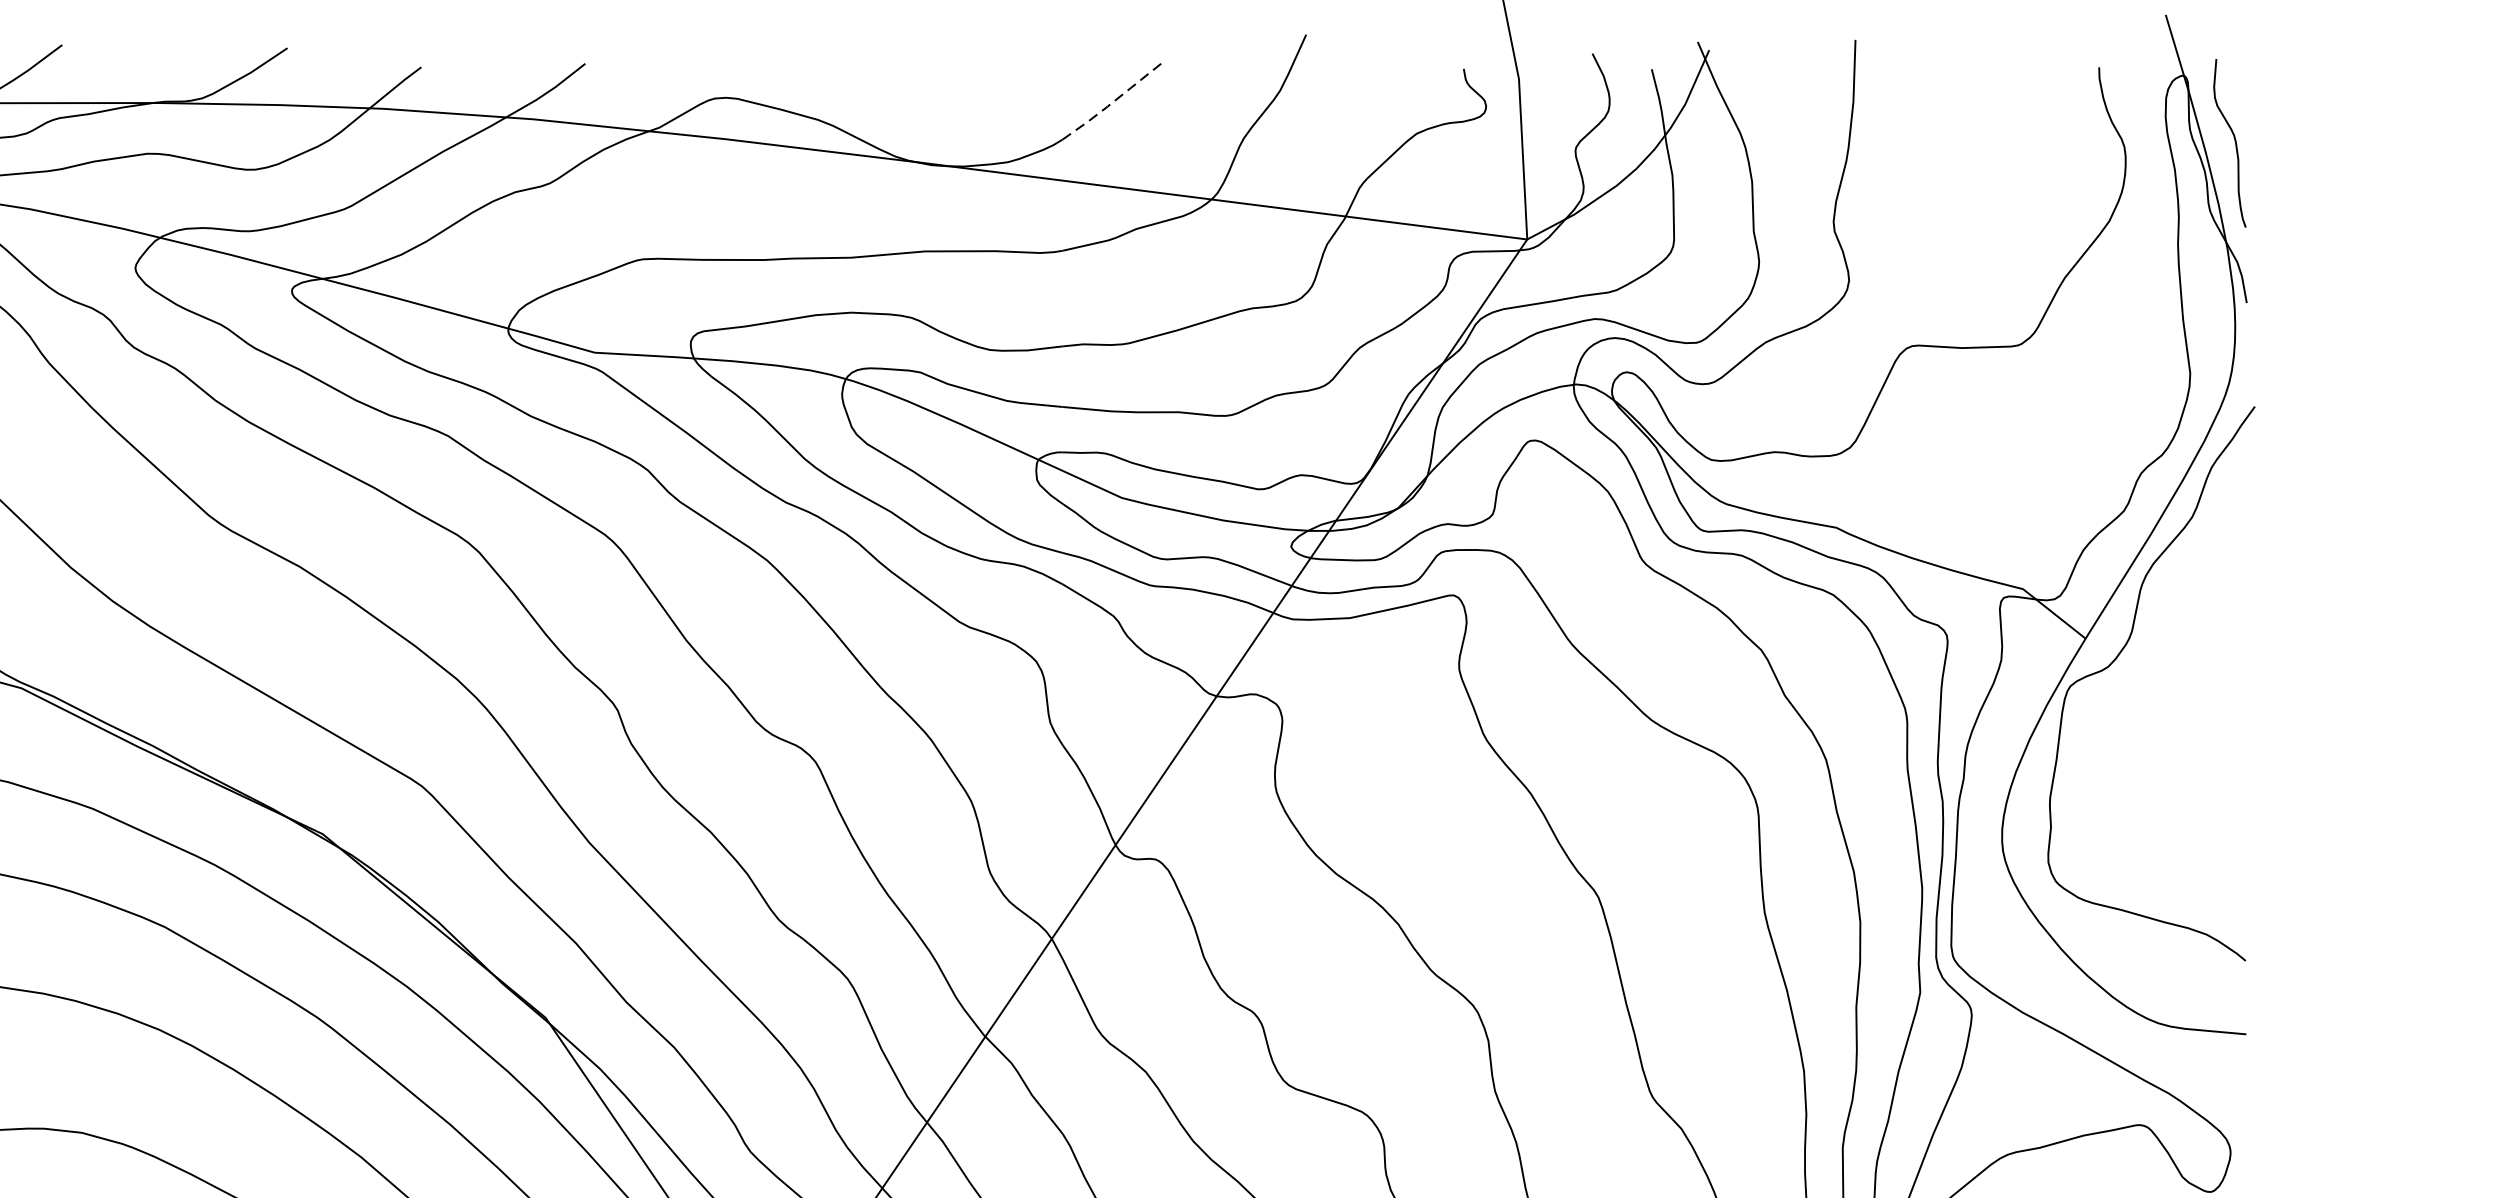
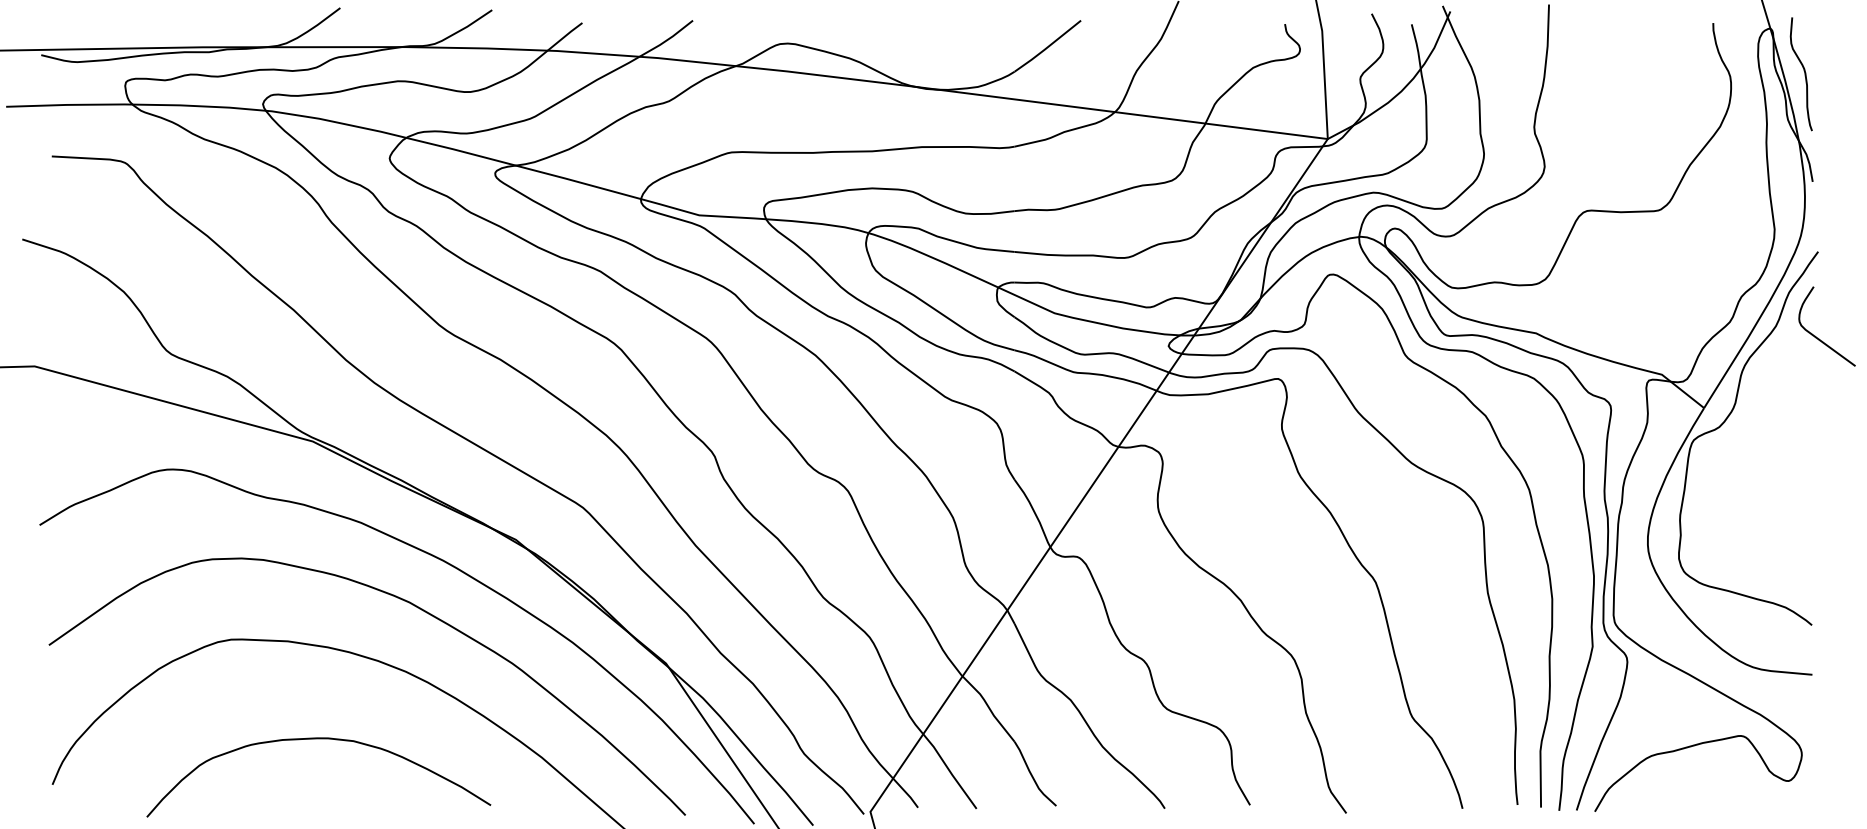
line: (1111, 103) -> (1047, 47), dashed -> solid
curve: (2256, 535) -> (1819, 338), added

